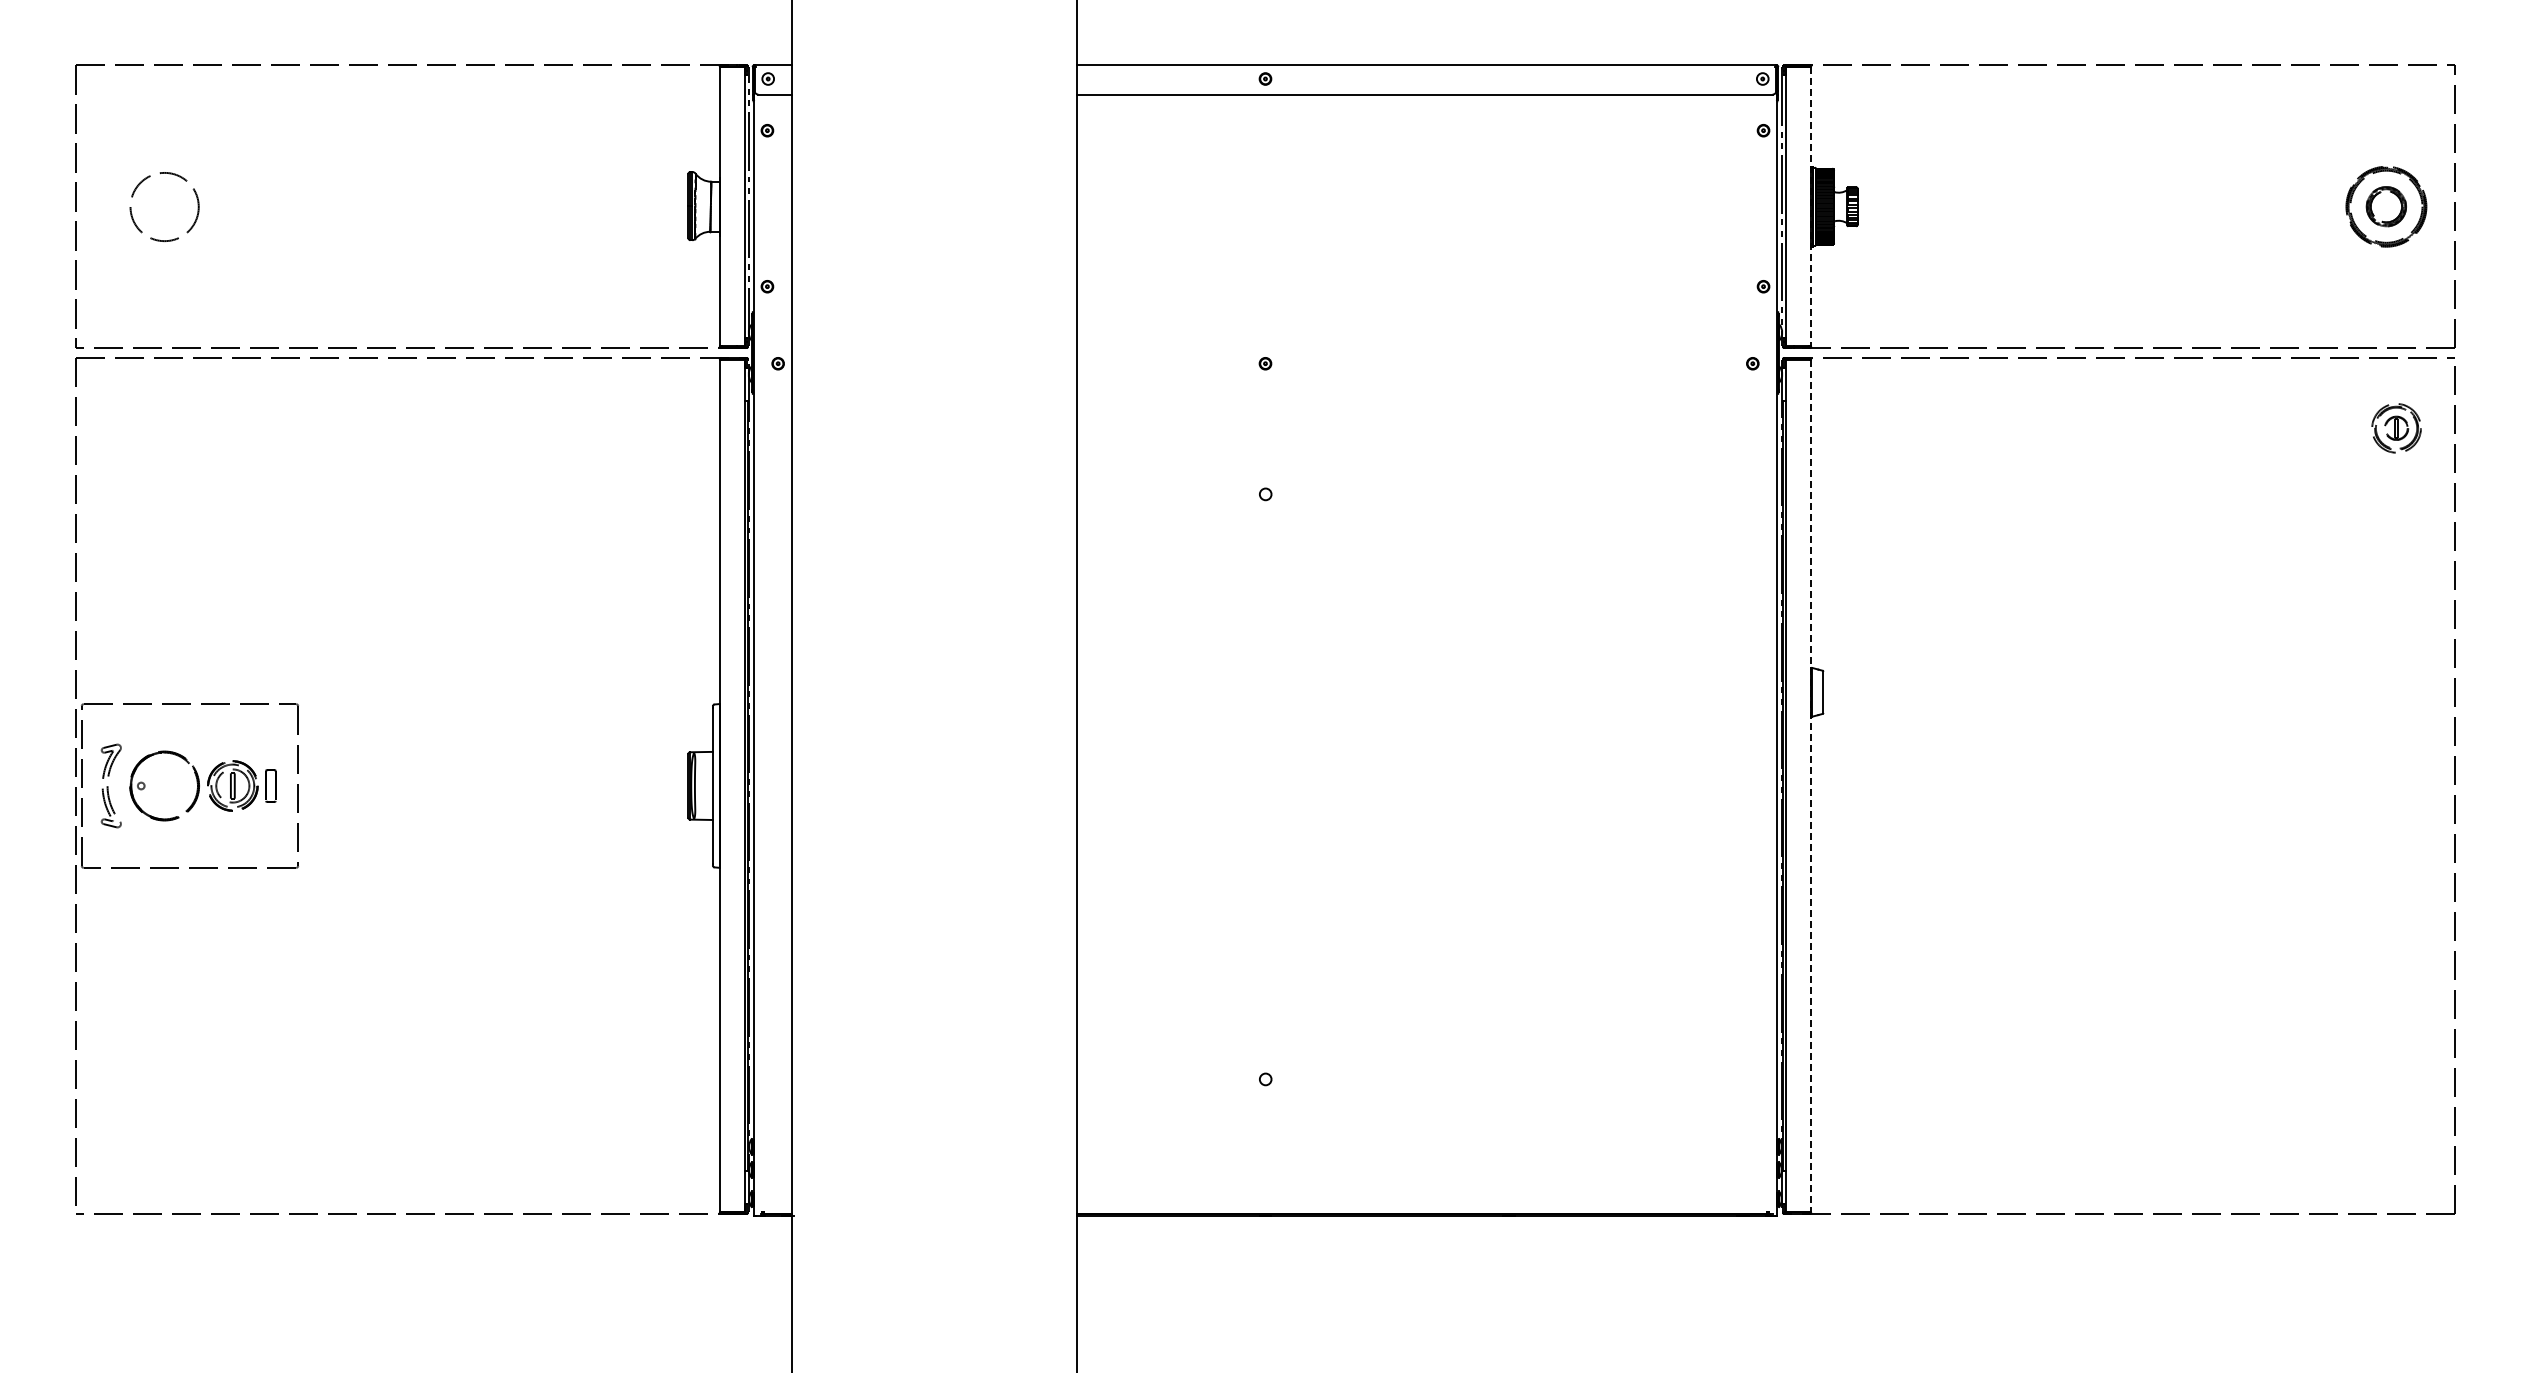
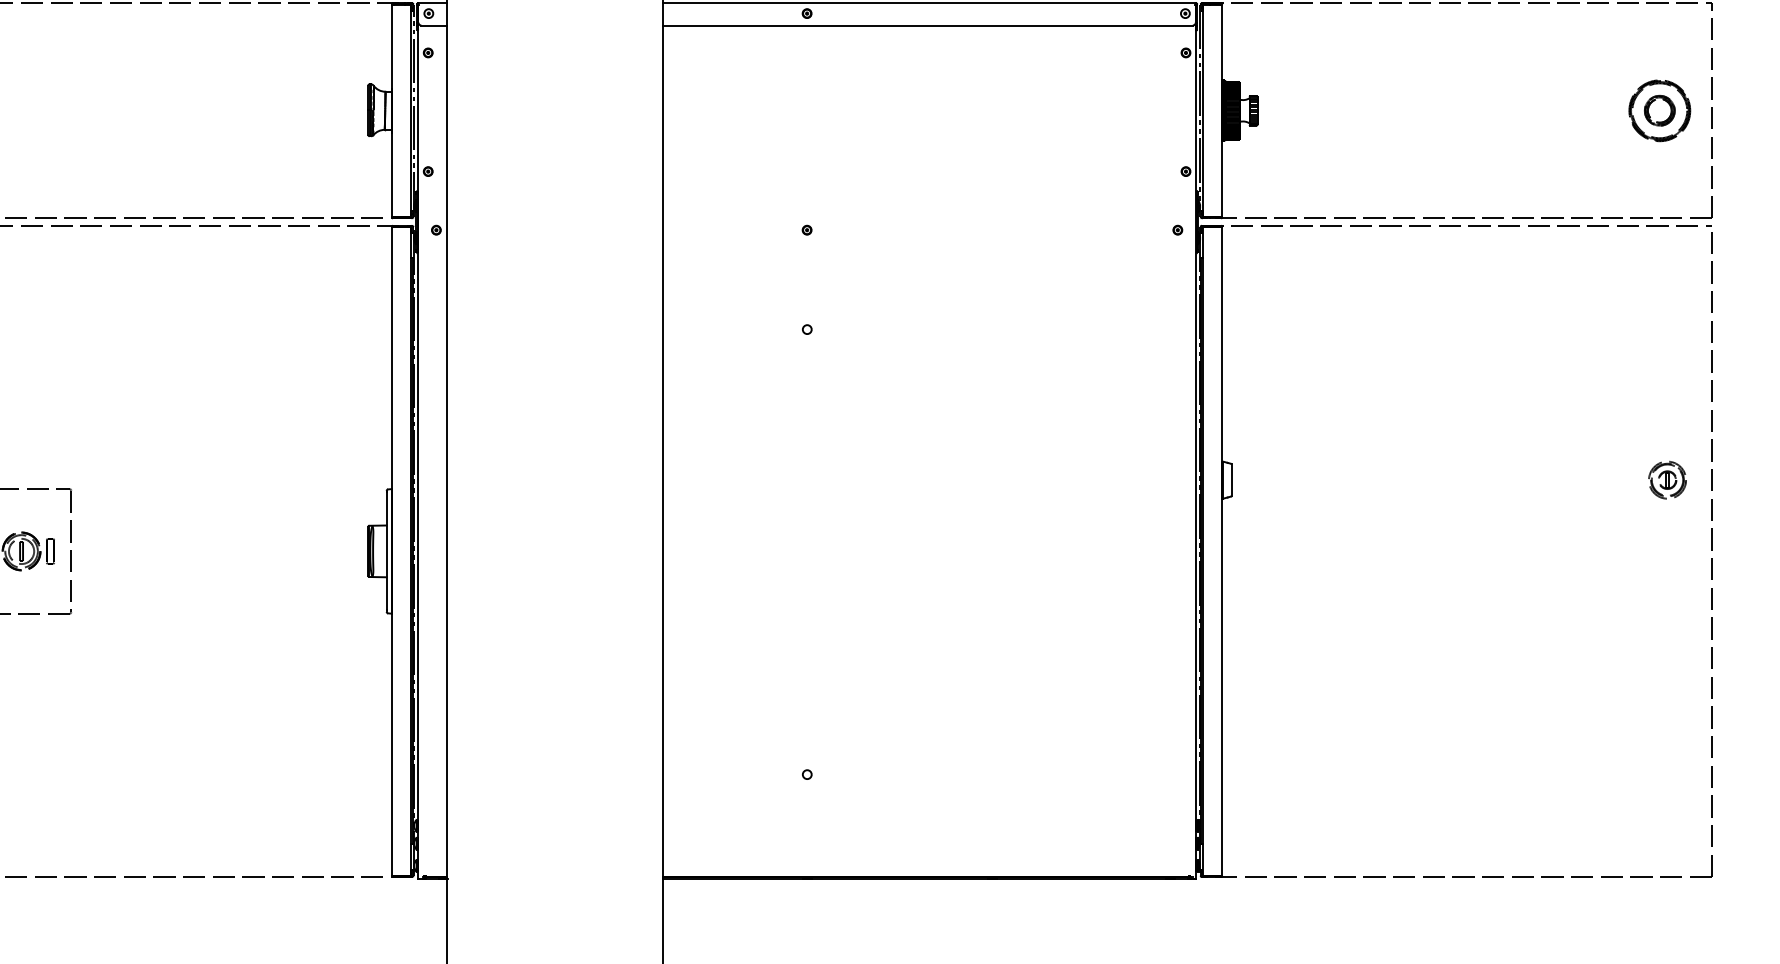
line: (1811, 207) -> (1222, 111), dashed -> solid
part: (2396, 428) -> (1667, 480), moved
line: (1811, 786) -> (1222, 551), dashed -> solid

